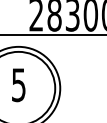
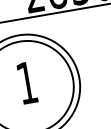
text: (18, 85) -> (26, 83), 5 -> 1

